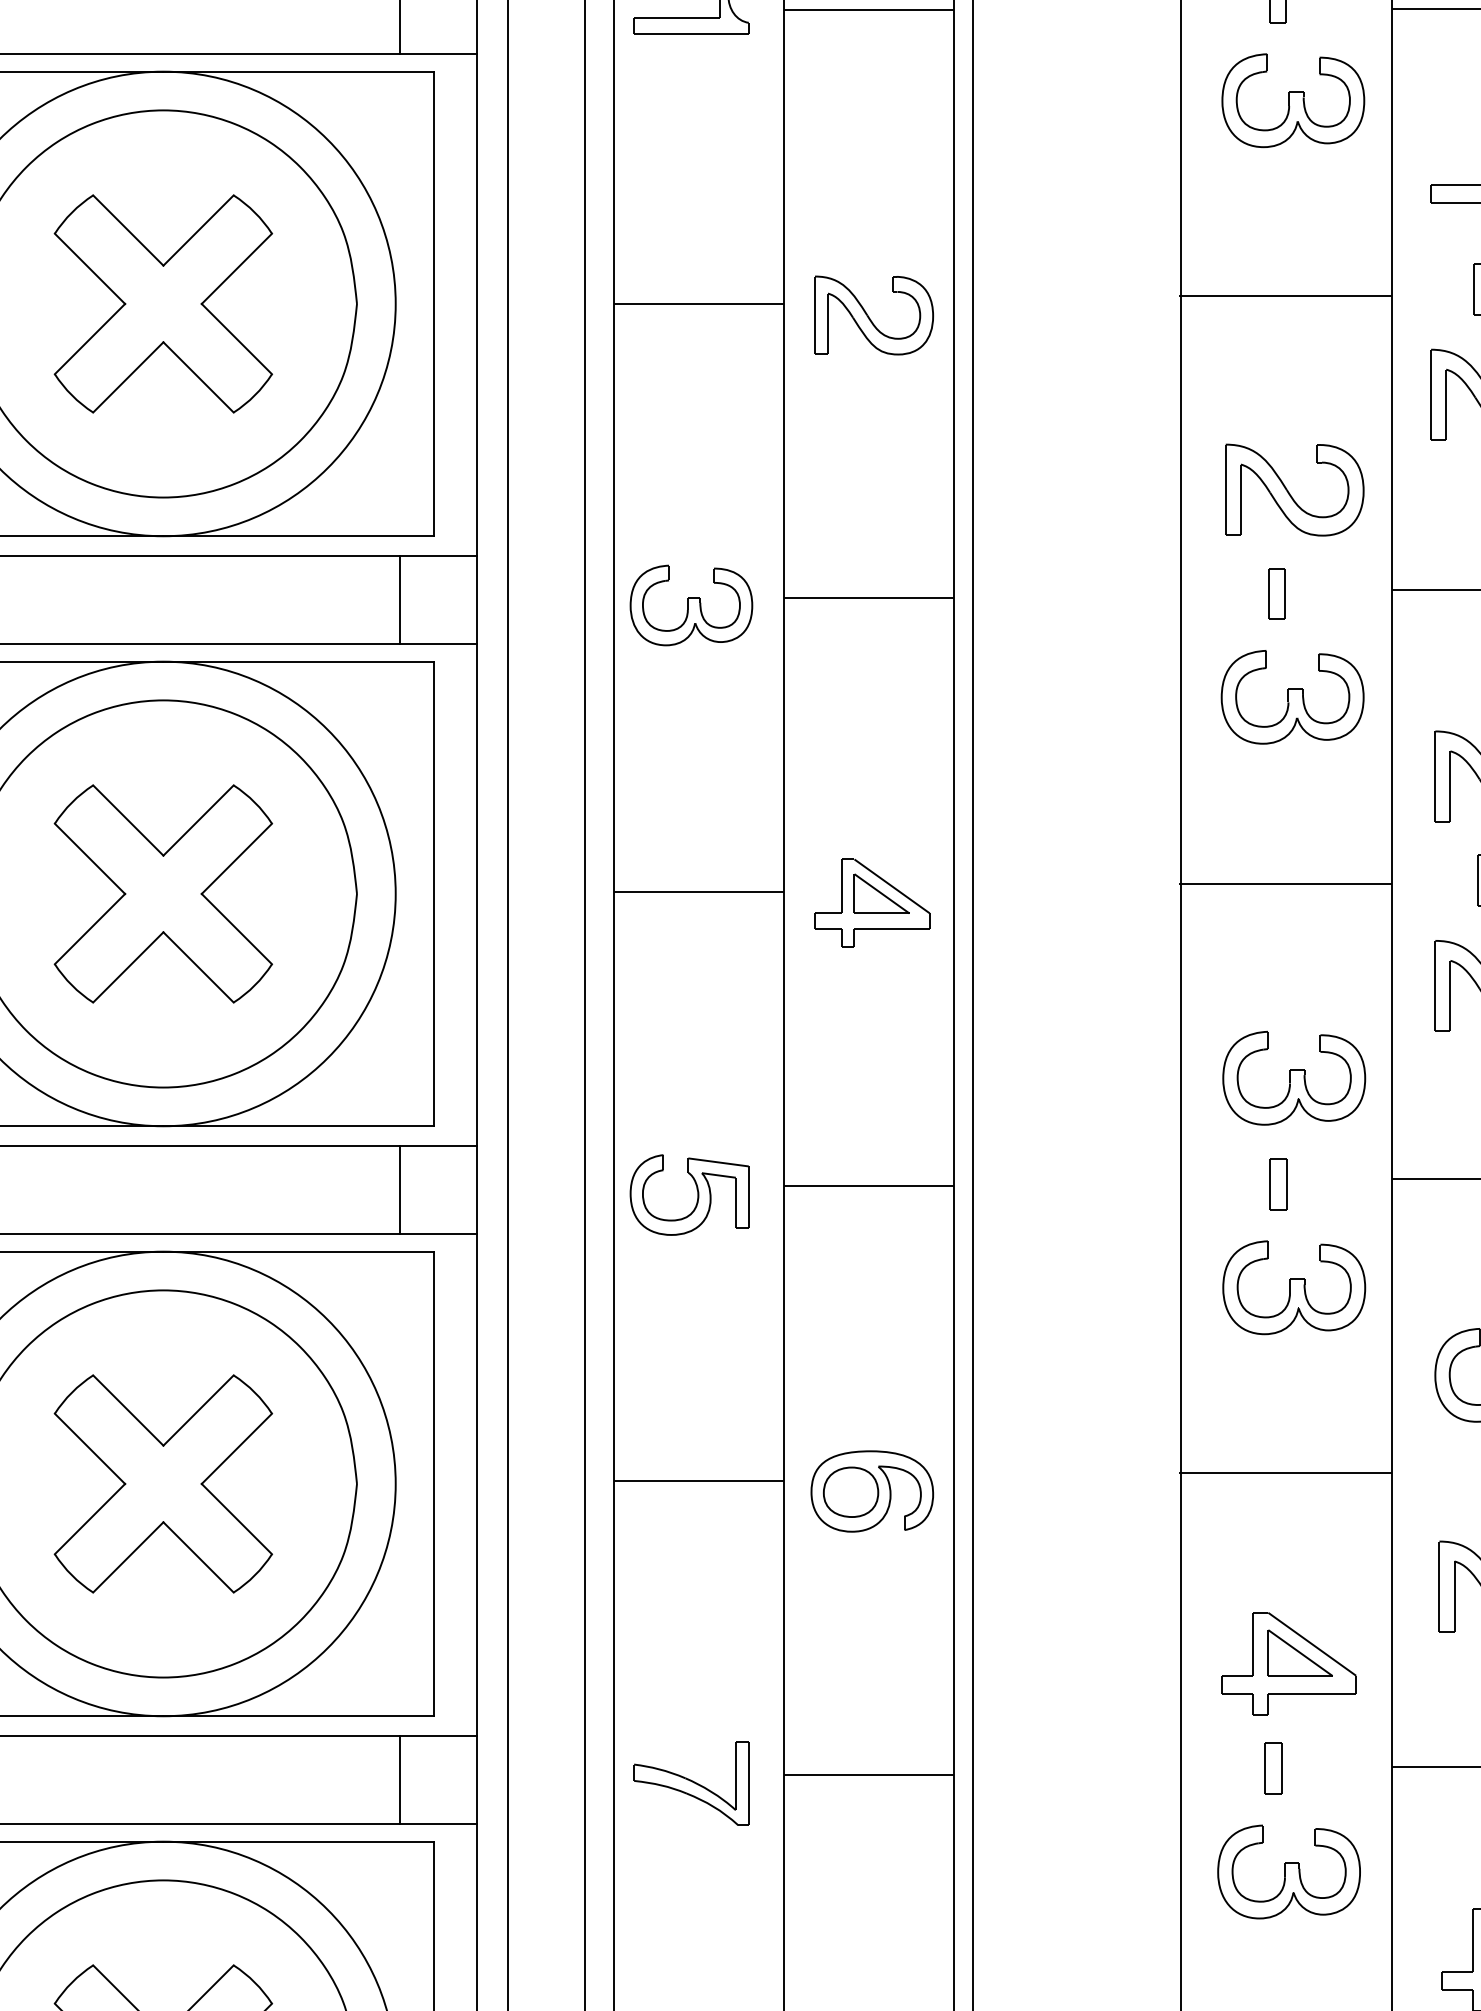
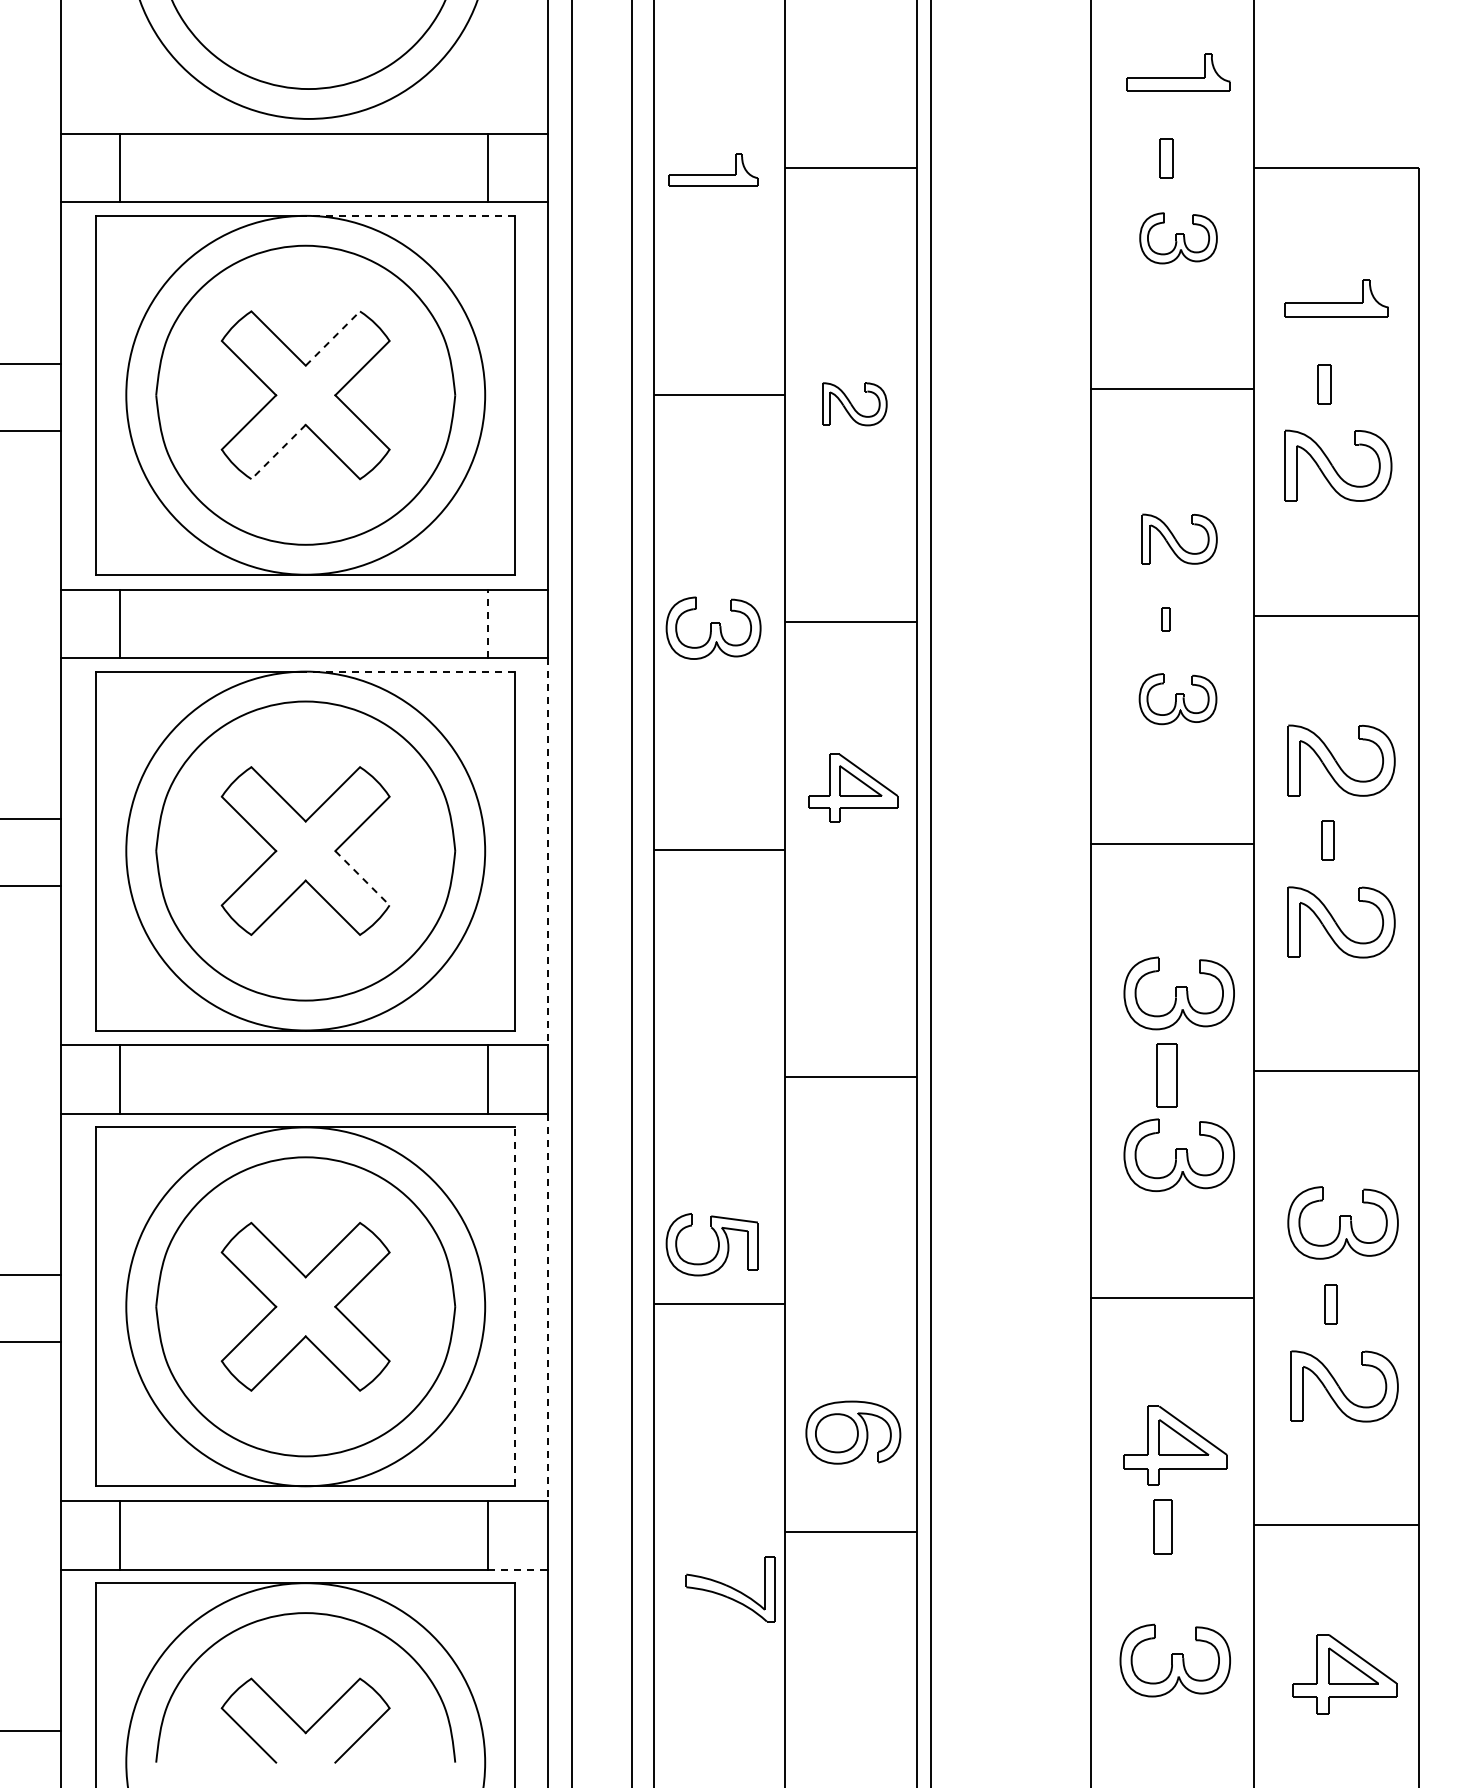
line: (299, 71) -> (410, 215), solid -> dashed
part: (1293, 100) -> (1178, 238), size x0.7
line: (199, 230) -> (333, 338), solid -> dashed
part: (873, 315) -> (854, 404), size x0.7
line: (128, 378) -> (278, 452), solid -> dashed
part: (1294, 490) -> (1179, 539), size x0.7
part: (1276, 594) -> (1165, 619), size x0.6
line: (400, 599) -> (488, 623), solid -> dashed
line: (299, 661) -> (410, 671), solid -> dashed
part: (1291, 696) -> (1177, 698), size x0.7
line: (476, 894) -> (547, 851), solid -> dashed
part: (872, 902) -> (853, 787), moved
line: (236, 929) -> (362, 878), solid -> dashed
part: (1277, 1184) -> (1166, 1075), size x1.6
part: (696, 1190) -> (717, 1241), moved
line: (434, 1483) -> (515, 1306), solid -> dashed
line: (476, 1484) -> (547, 1307), solid -> dashed
part: (872, 1491) -> (853, 1432), moved
part: (1272, 1768) -> (1162, 1526), size x1.4
part: (691, 1783) -> (730, 1589), moved
line: (438, 1823) -> (518, 1569), solid -> dashed
part: (1288, 1871) -> (1174, 1660), moved

